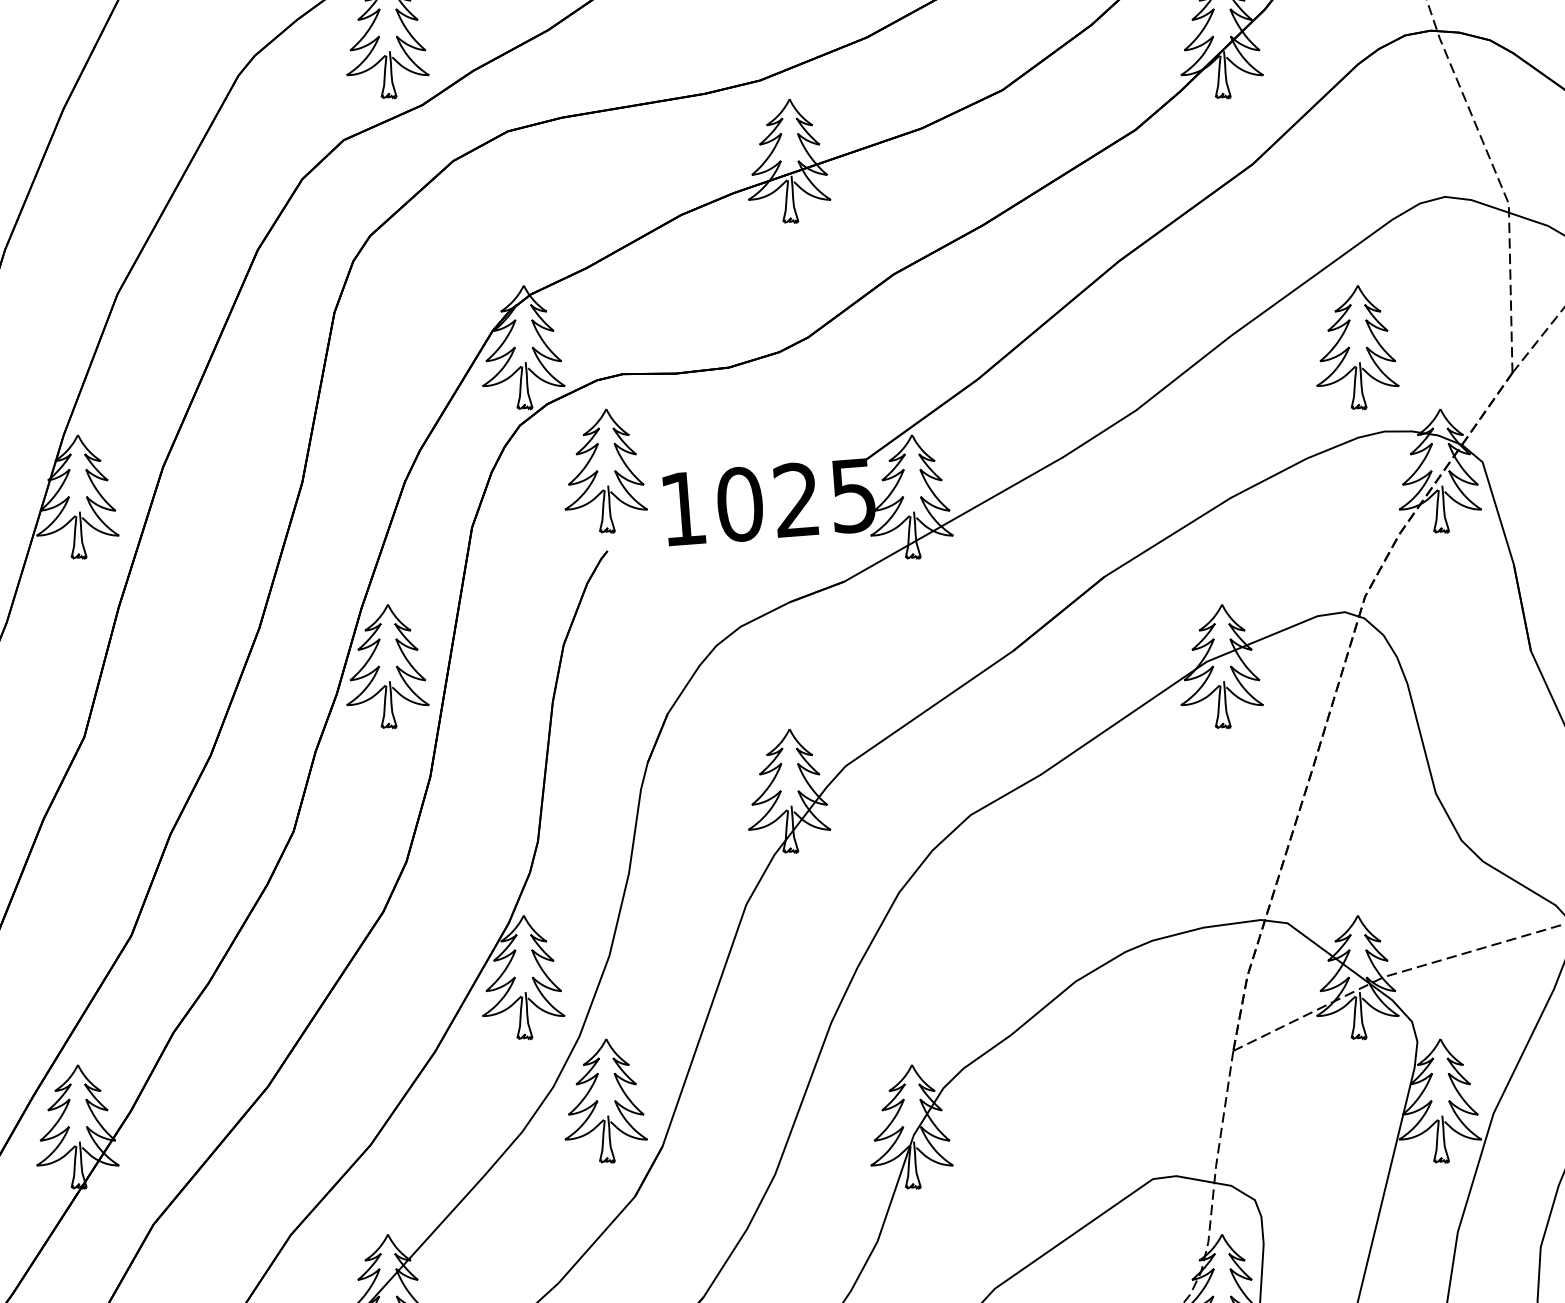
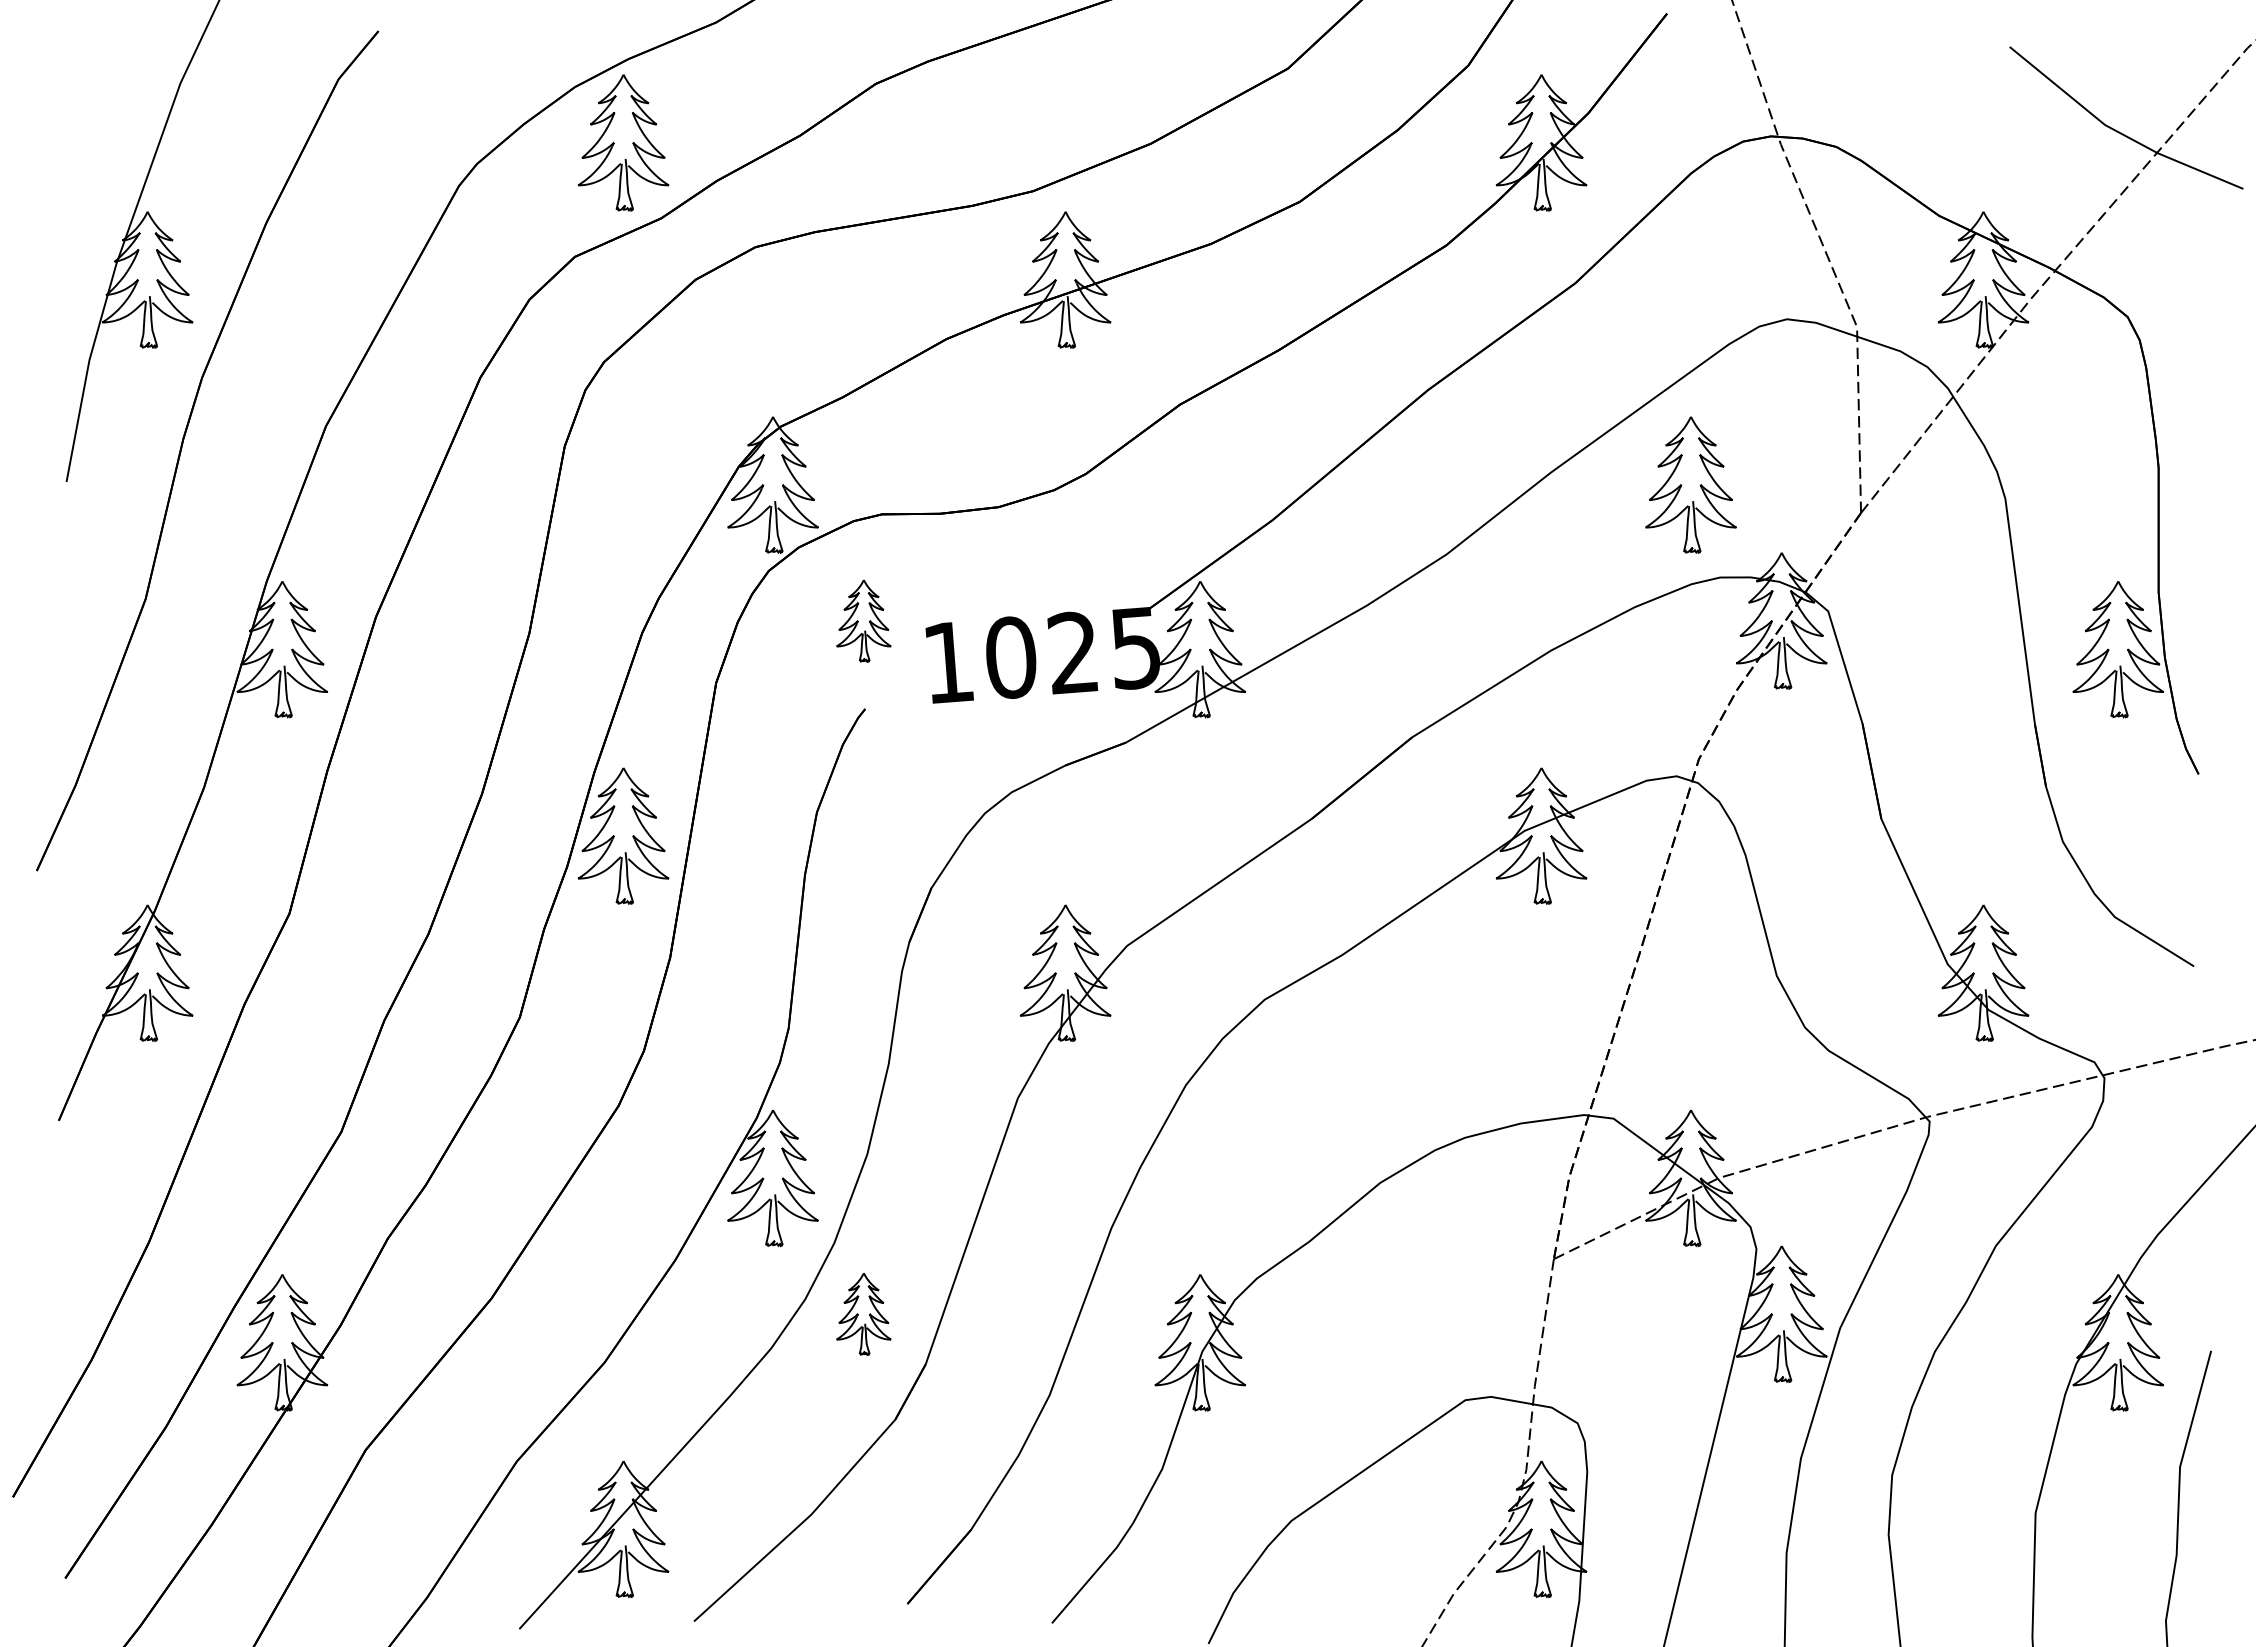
part: (605, 470) -> (863, 620), size x0.6
part: (605, 1100) -> (863, 1313), size x0.6

